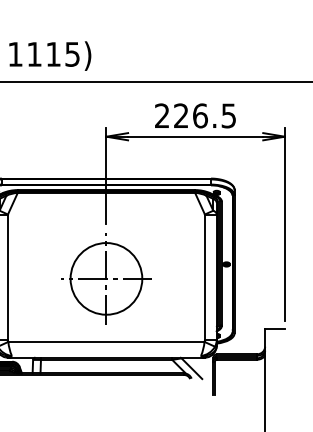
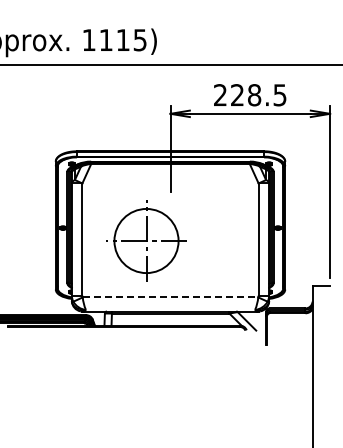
text: (200, 116) -> (254, 95), 226.5 -> 228.5
part: (106, 278) -> (146, 240), moved
line: (106, 342) -> (170, 297), solid -> dashed

